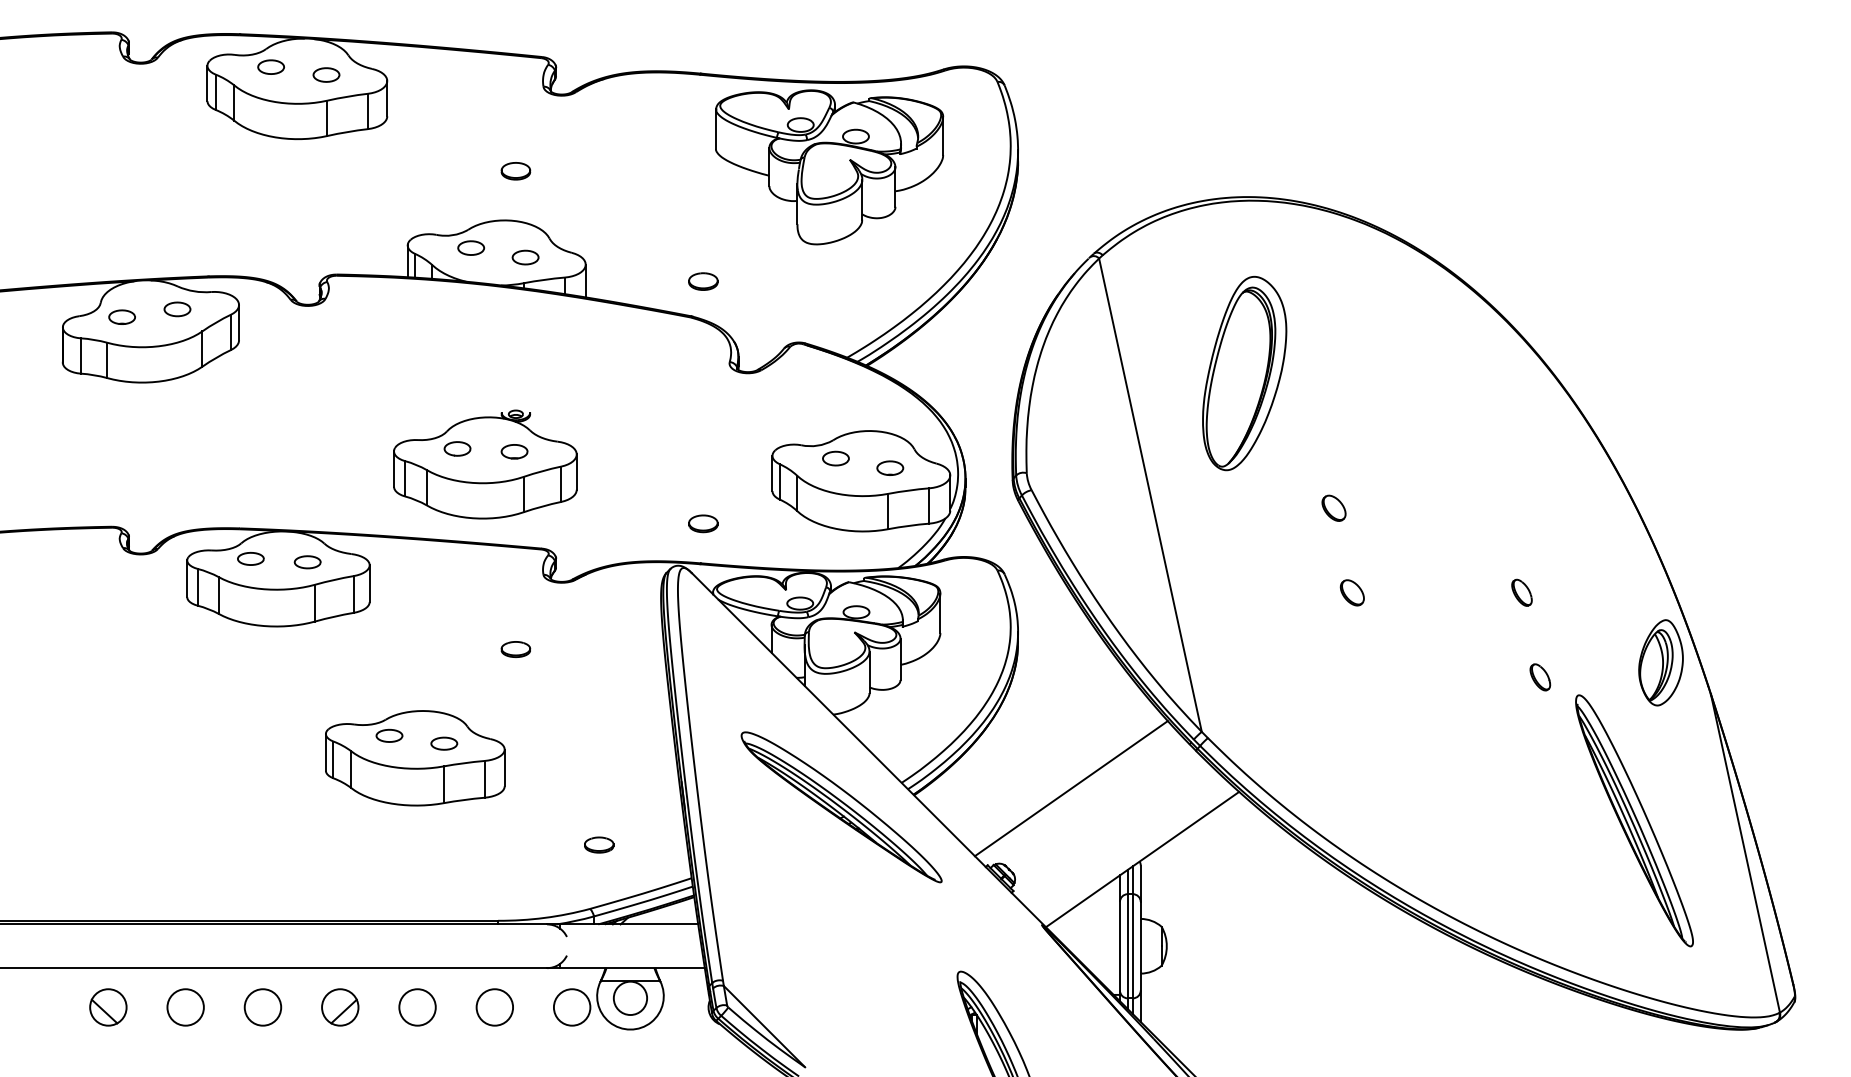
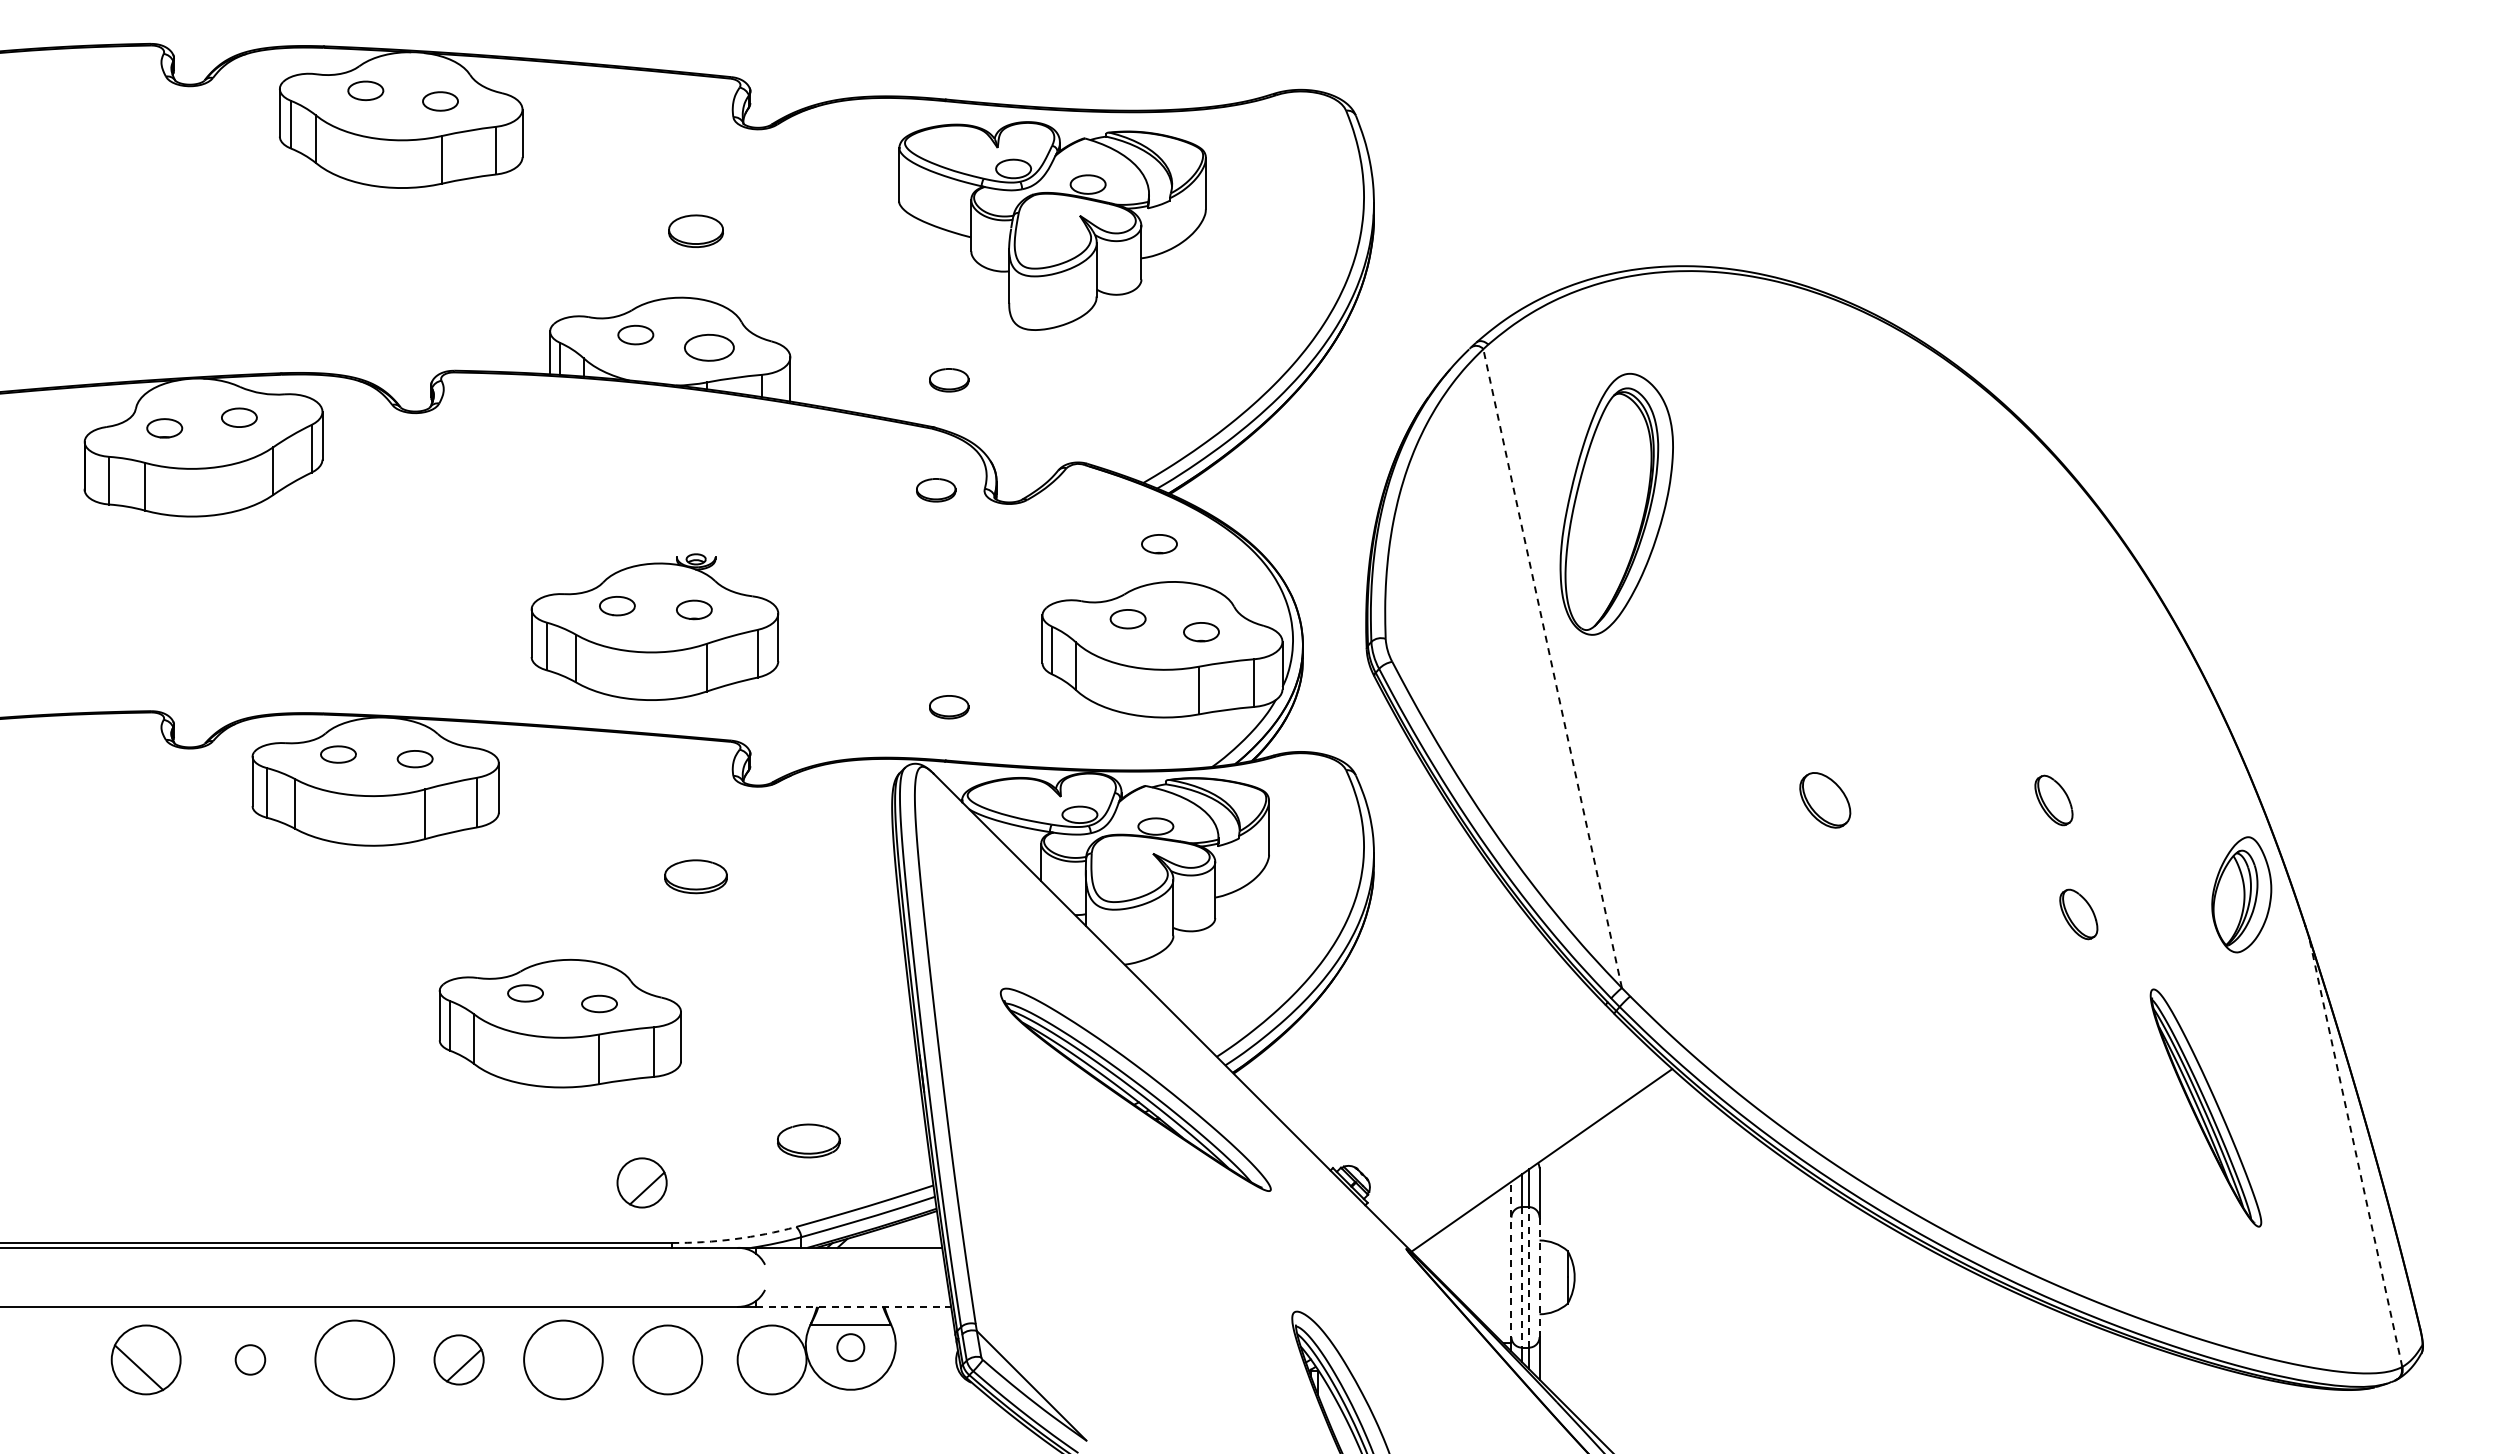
part: (829, 166) -> (1052, 225), moved
part: (516, 171) -> (696, 231), size x1.4
part: (525, 257) -> (708, 347), size x1.4
part: (693, 363) -> (936, 490), added
part: (1244, 372) -> (1616, 503), moved
part: (859, 403) -> (1159, 544), added
line: (1150, 495) -> (1552, 668), solid -> dashed
part: (1333, 508) -> (1799, 686), removed
part: (1351, 592) -> (1824, 800), size x1.6
part: (1522, 592) -> (2054, 799), size x1.4
part: (516, 649) -> (696, 876), size x1.6
part: (1540, 677) -> (2078, 914), size x1.4
line: (1071, 788) -> (1445, 1064), removed
part: (1634, 820) -> (2205, 1107), size x0.7
part: (599, 844) -> (808, 1140), size x1.6
line: (1745, 853) -> (2355, 1152), solid -> dashed
part: (475, 875) -> (641, 1182), added
arc: (544, 918) -> (734, 1239), solid -> dashed
line: (1119, 935) -> (1511, 1262), solid -> dashed
line: (1133, 945) -> (1529, 1276), solid -> dashed
line: (1127, 946) -> (1521, 1277), solid -> dashed
line: (1140, 946) -> (1539, 1277), solid -> dashed
line: (632, 967) -> (853, 1306), solid -> dashed
circle: (630, 998) -> (850, 1347), size x0.6
part: (107, 1007) -> (145, 1359), size x1.4
circle: (185, 1007) -> (250, 1359), size x0.6
circle: (262, 1007) -> (354, 1359), size x1.6
circle: (417, 1007) -> (563, 1359), size x1.6
circle: (494, 1007) -> (667, 1359), size x1.4
circle: (571, 1007) -> (771, 1359), size x1.4

